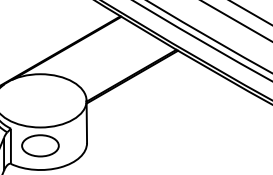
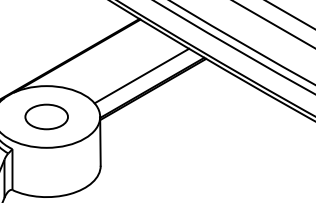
line: (122, 65) -> (141, 76), added
part: (40, 145) -> (46, 116), moved

